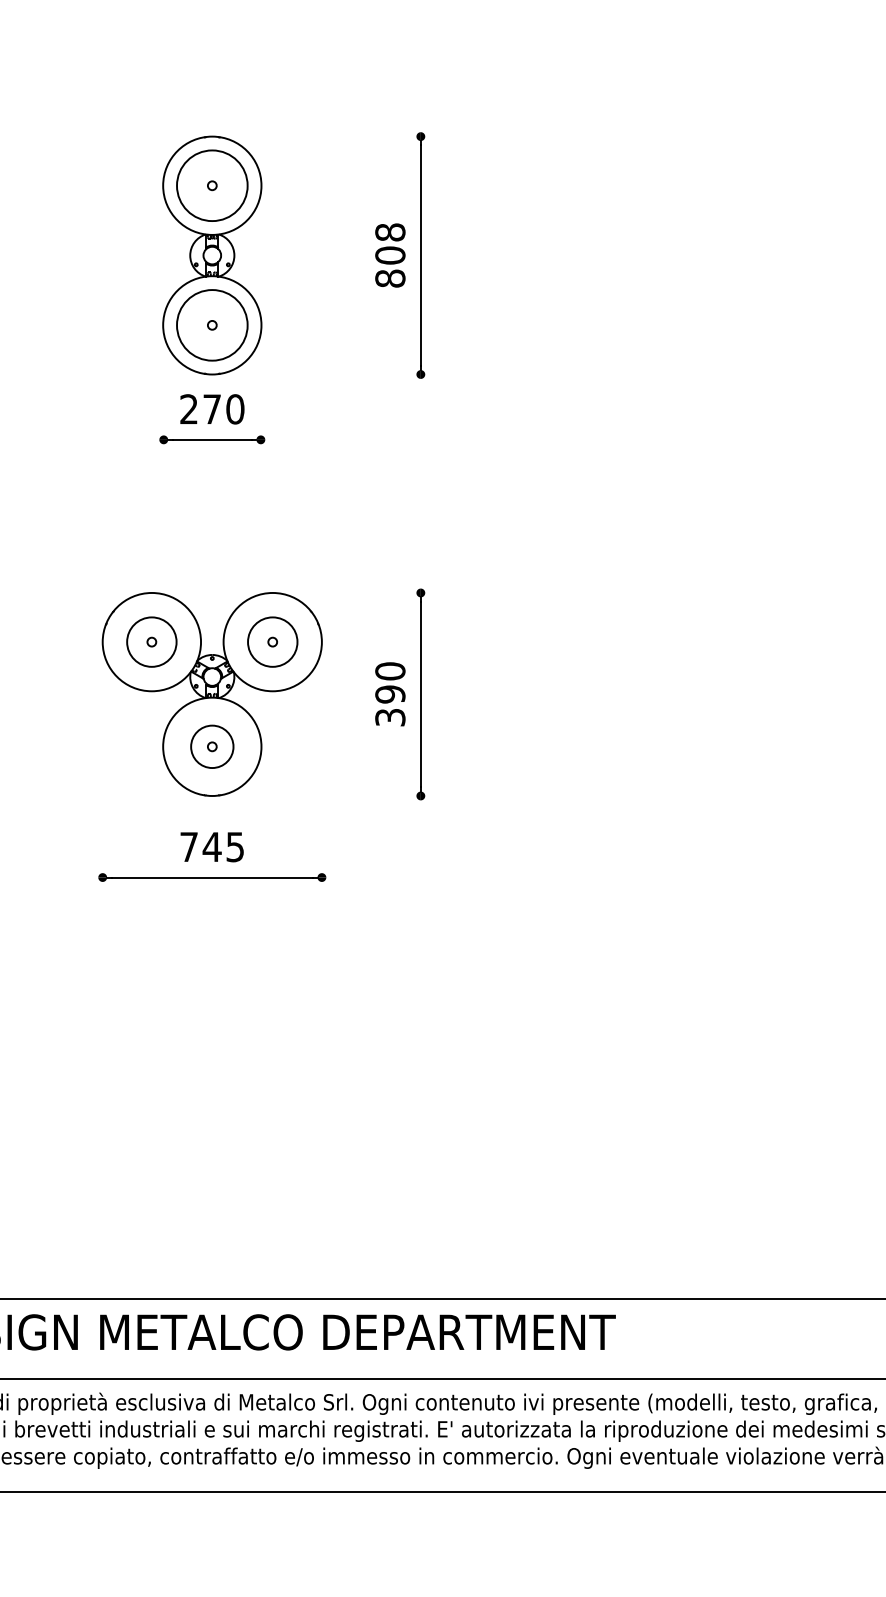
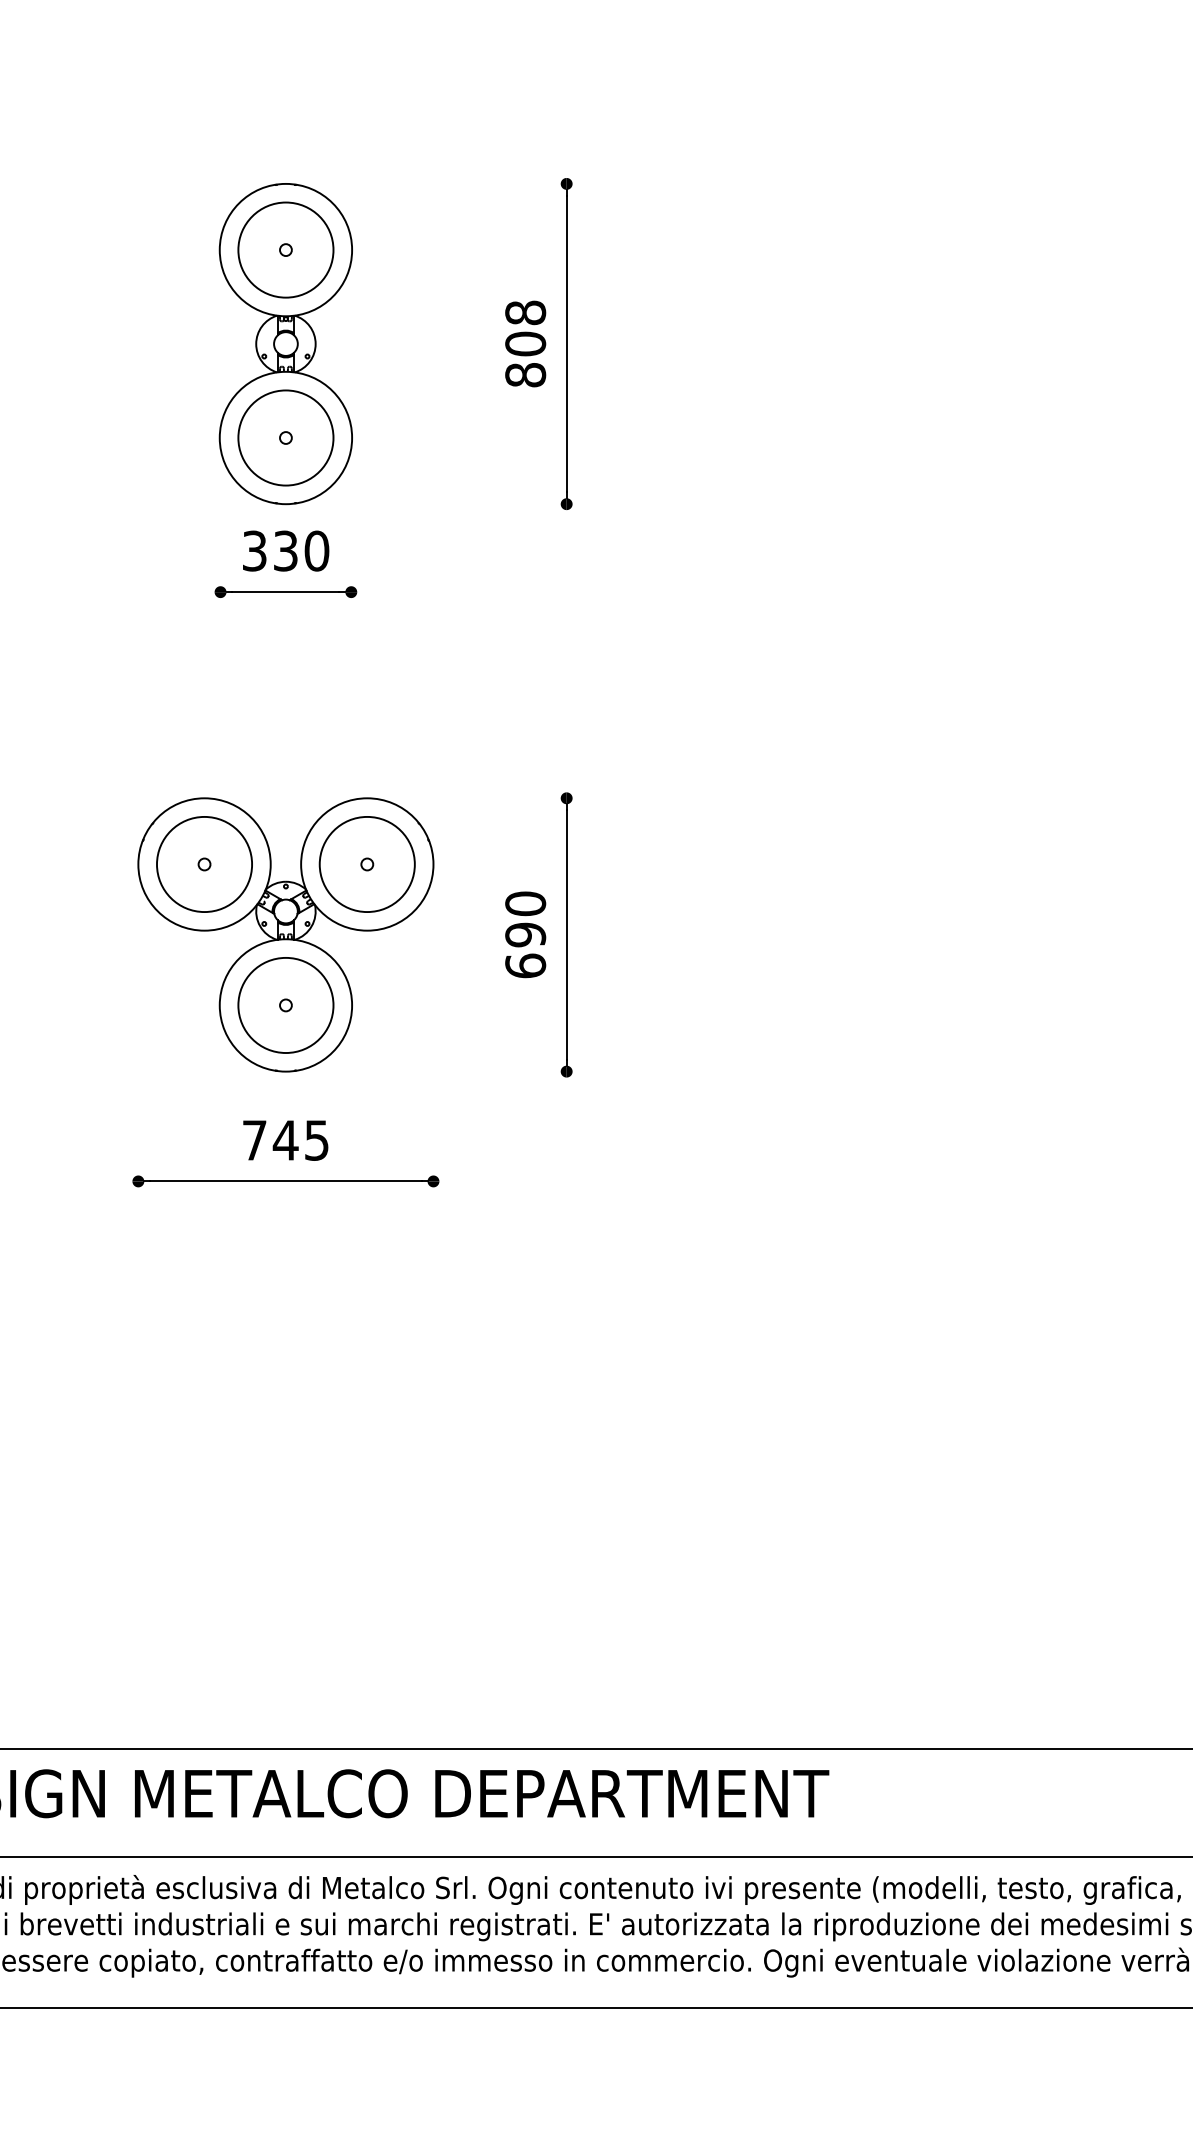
text: (200, 409) -> (270, 551), 270 -> 330
circle: (151, 641) -> (204, 863), size x1.43
circle: (272, 641) -> (366, 863), size x1.43
text: (390, 717) -> (525, 965), 390 -> 690
circle: (212, 746) -> (286, 1004), size x1.67

